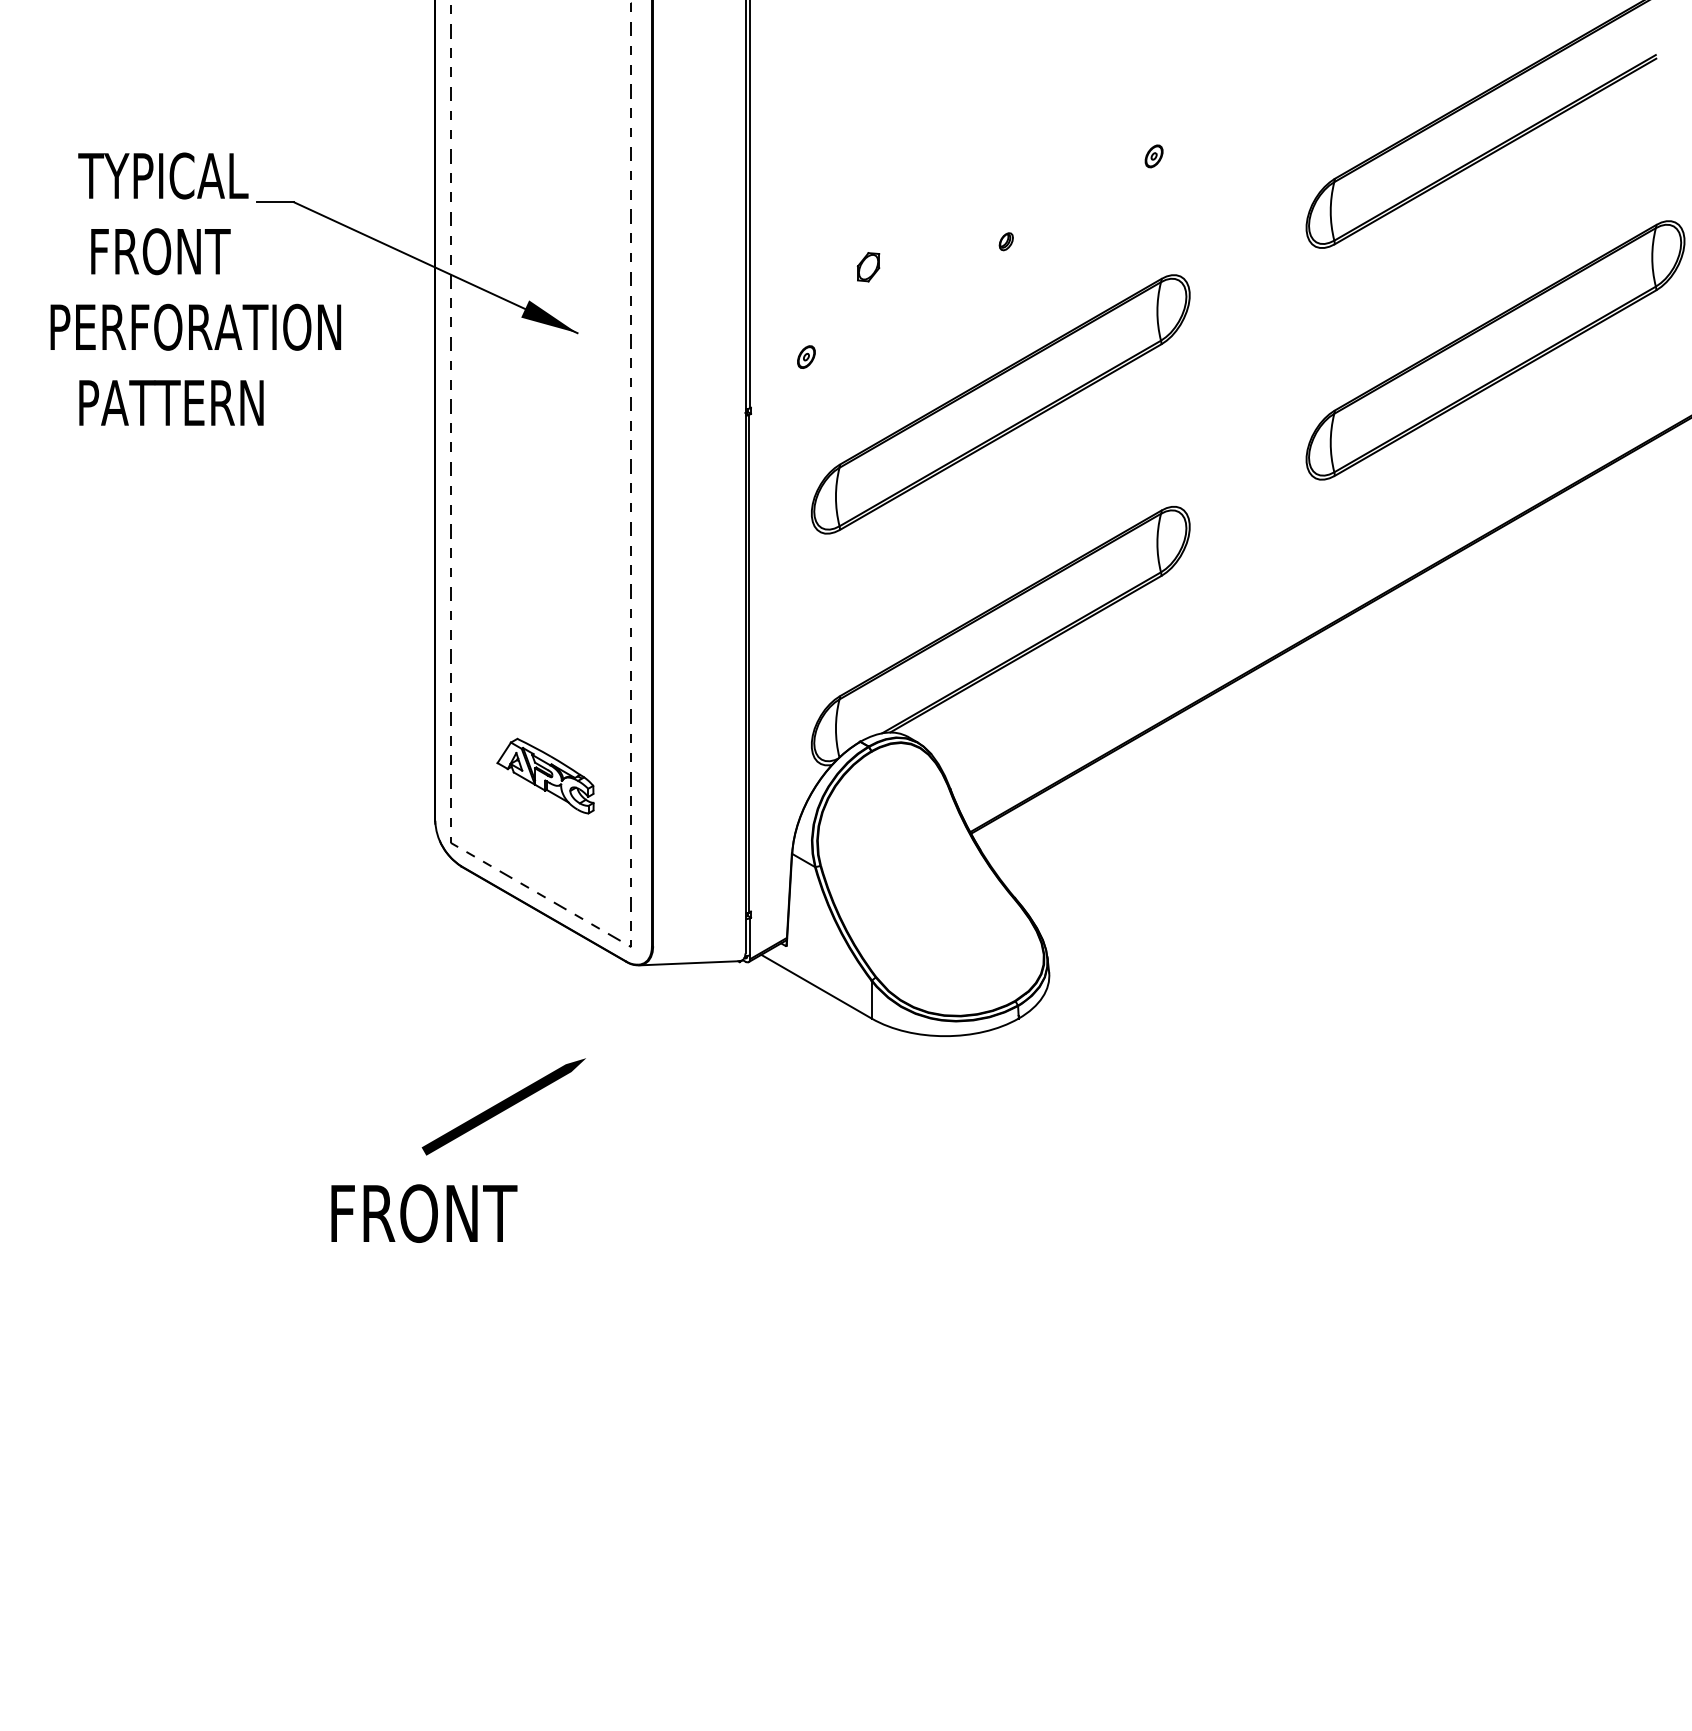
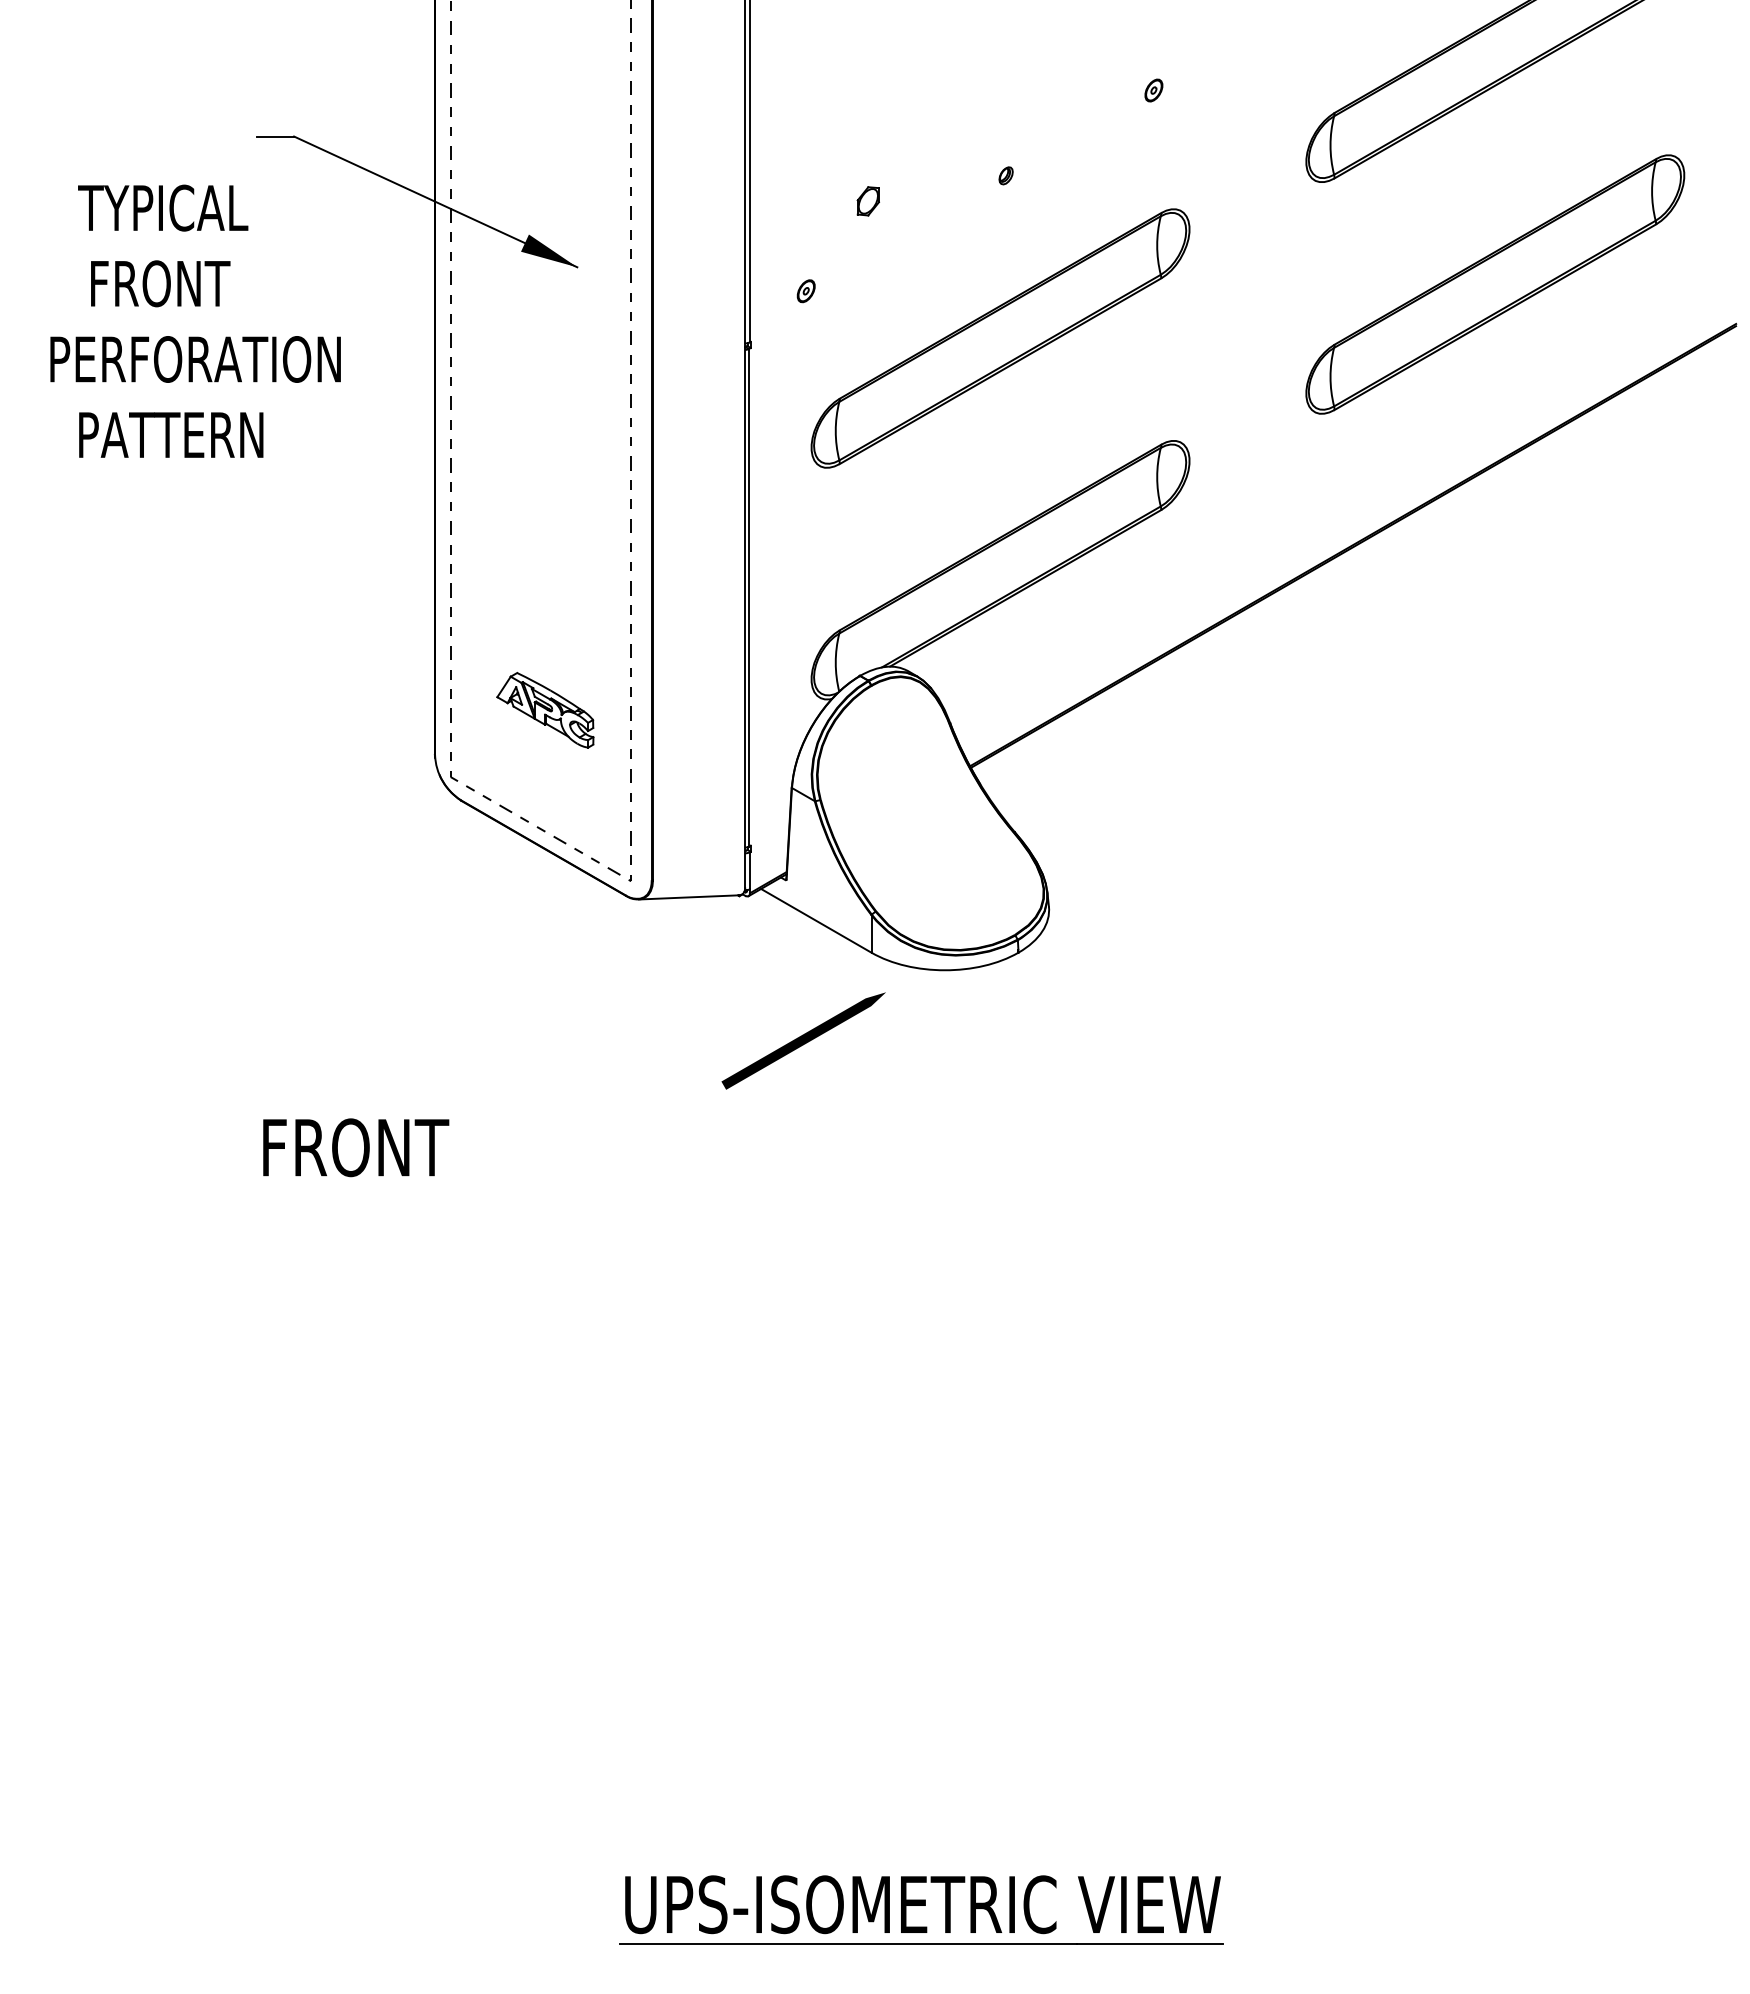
text: (195, 288) -> (195, 320), moved
line: (503, 1106) -> (803, 1040), moved
text: (424, 1213) -> (356, 1147), moved

